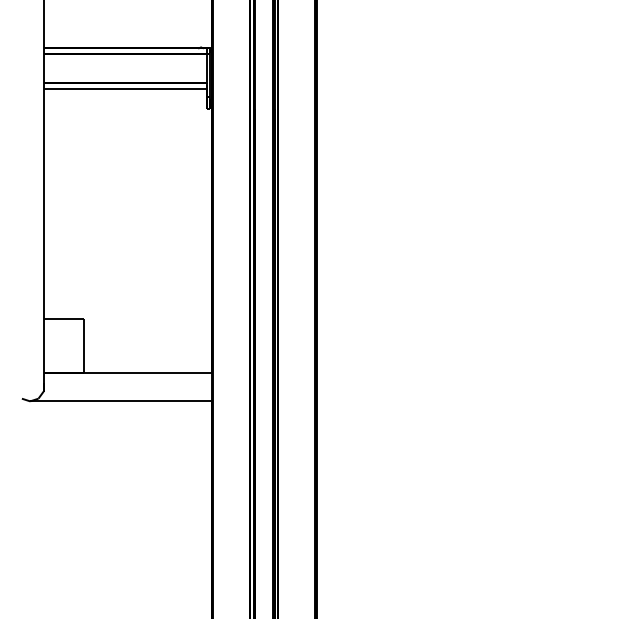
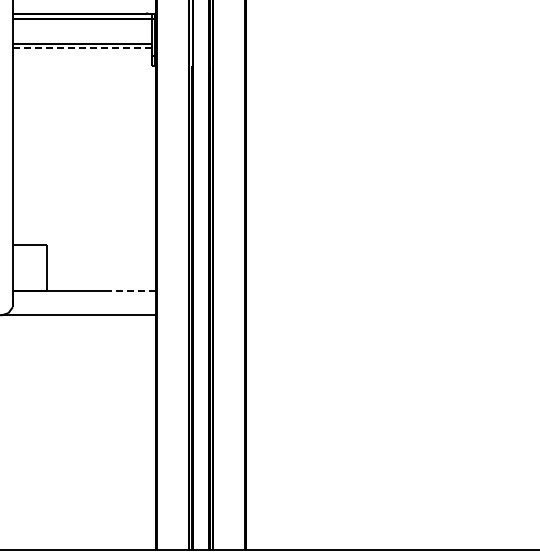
line: (125, 88) -> (82, 48), solid -> dashed
line: (182, 373) -> (131, 291), solid -> dashed

